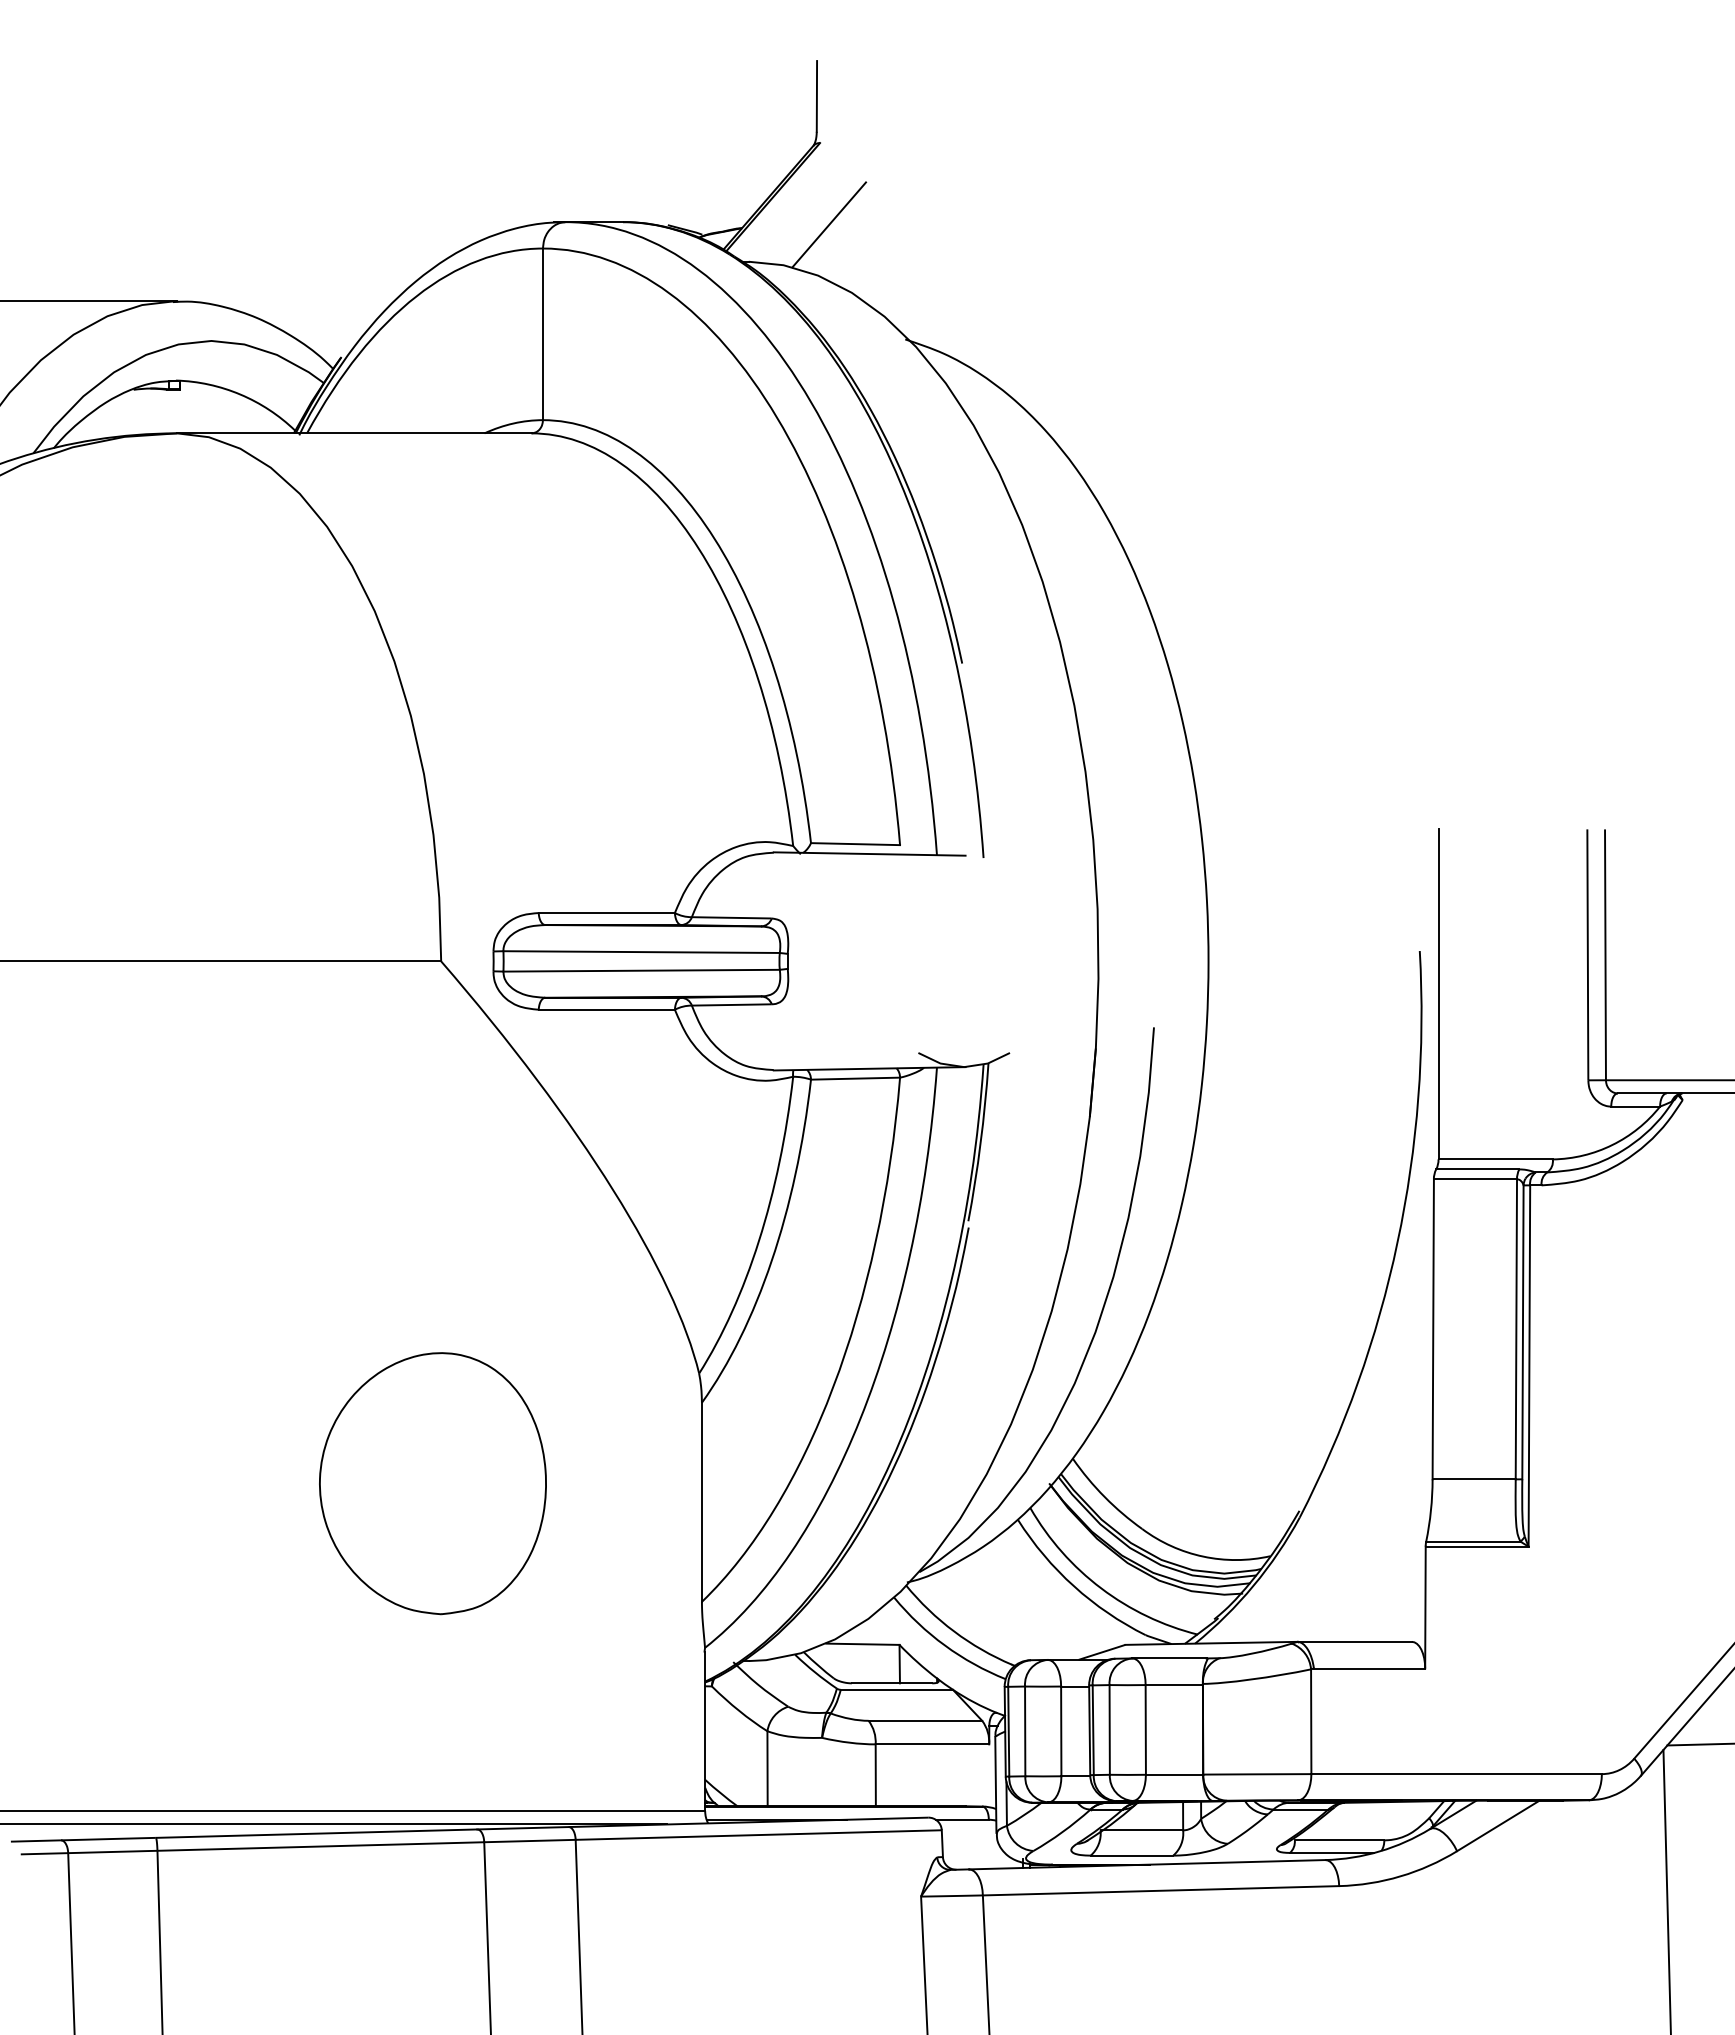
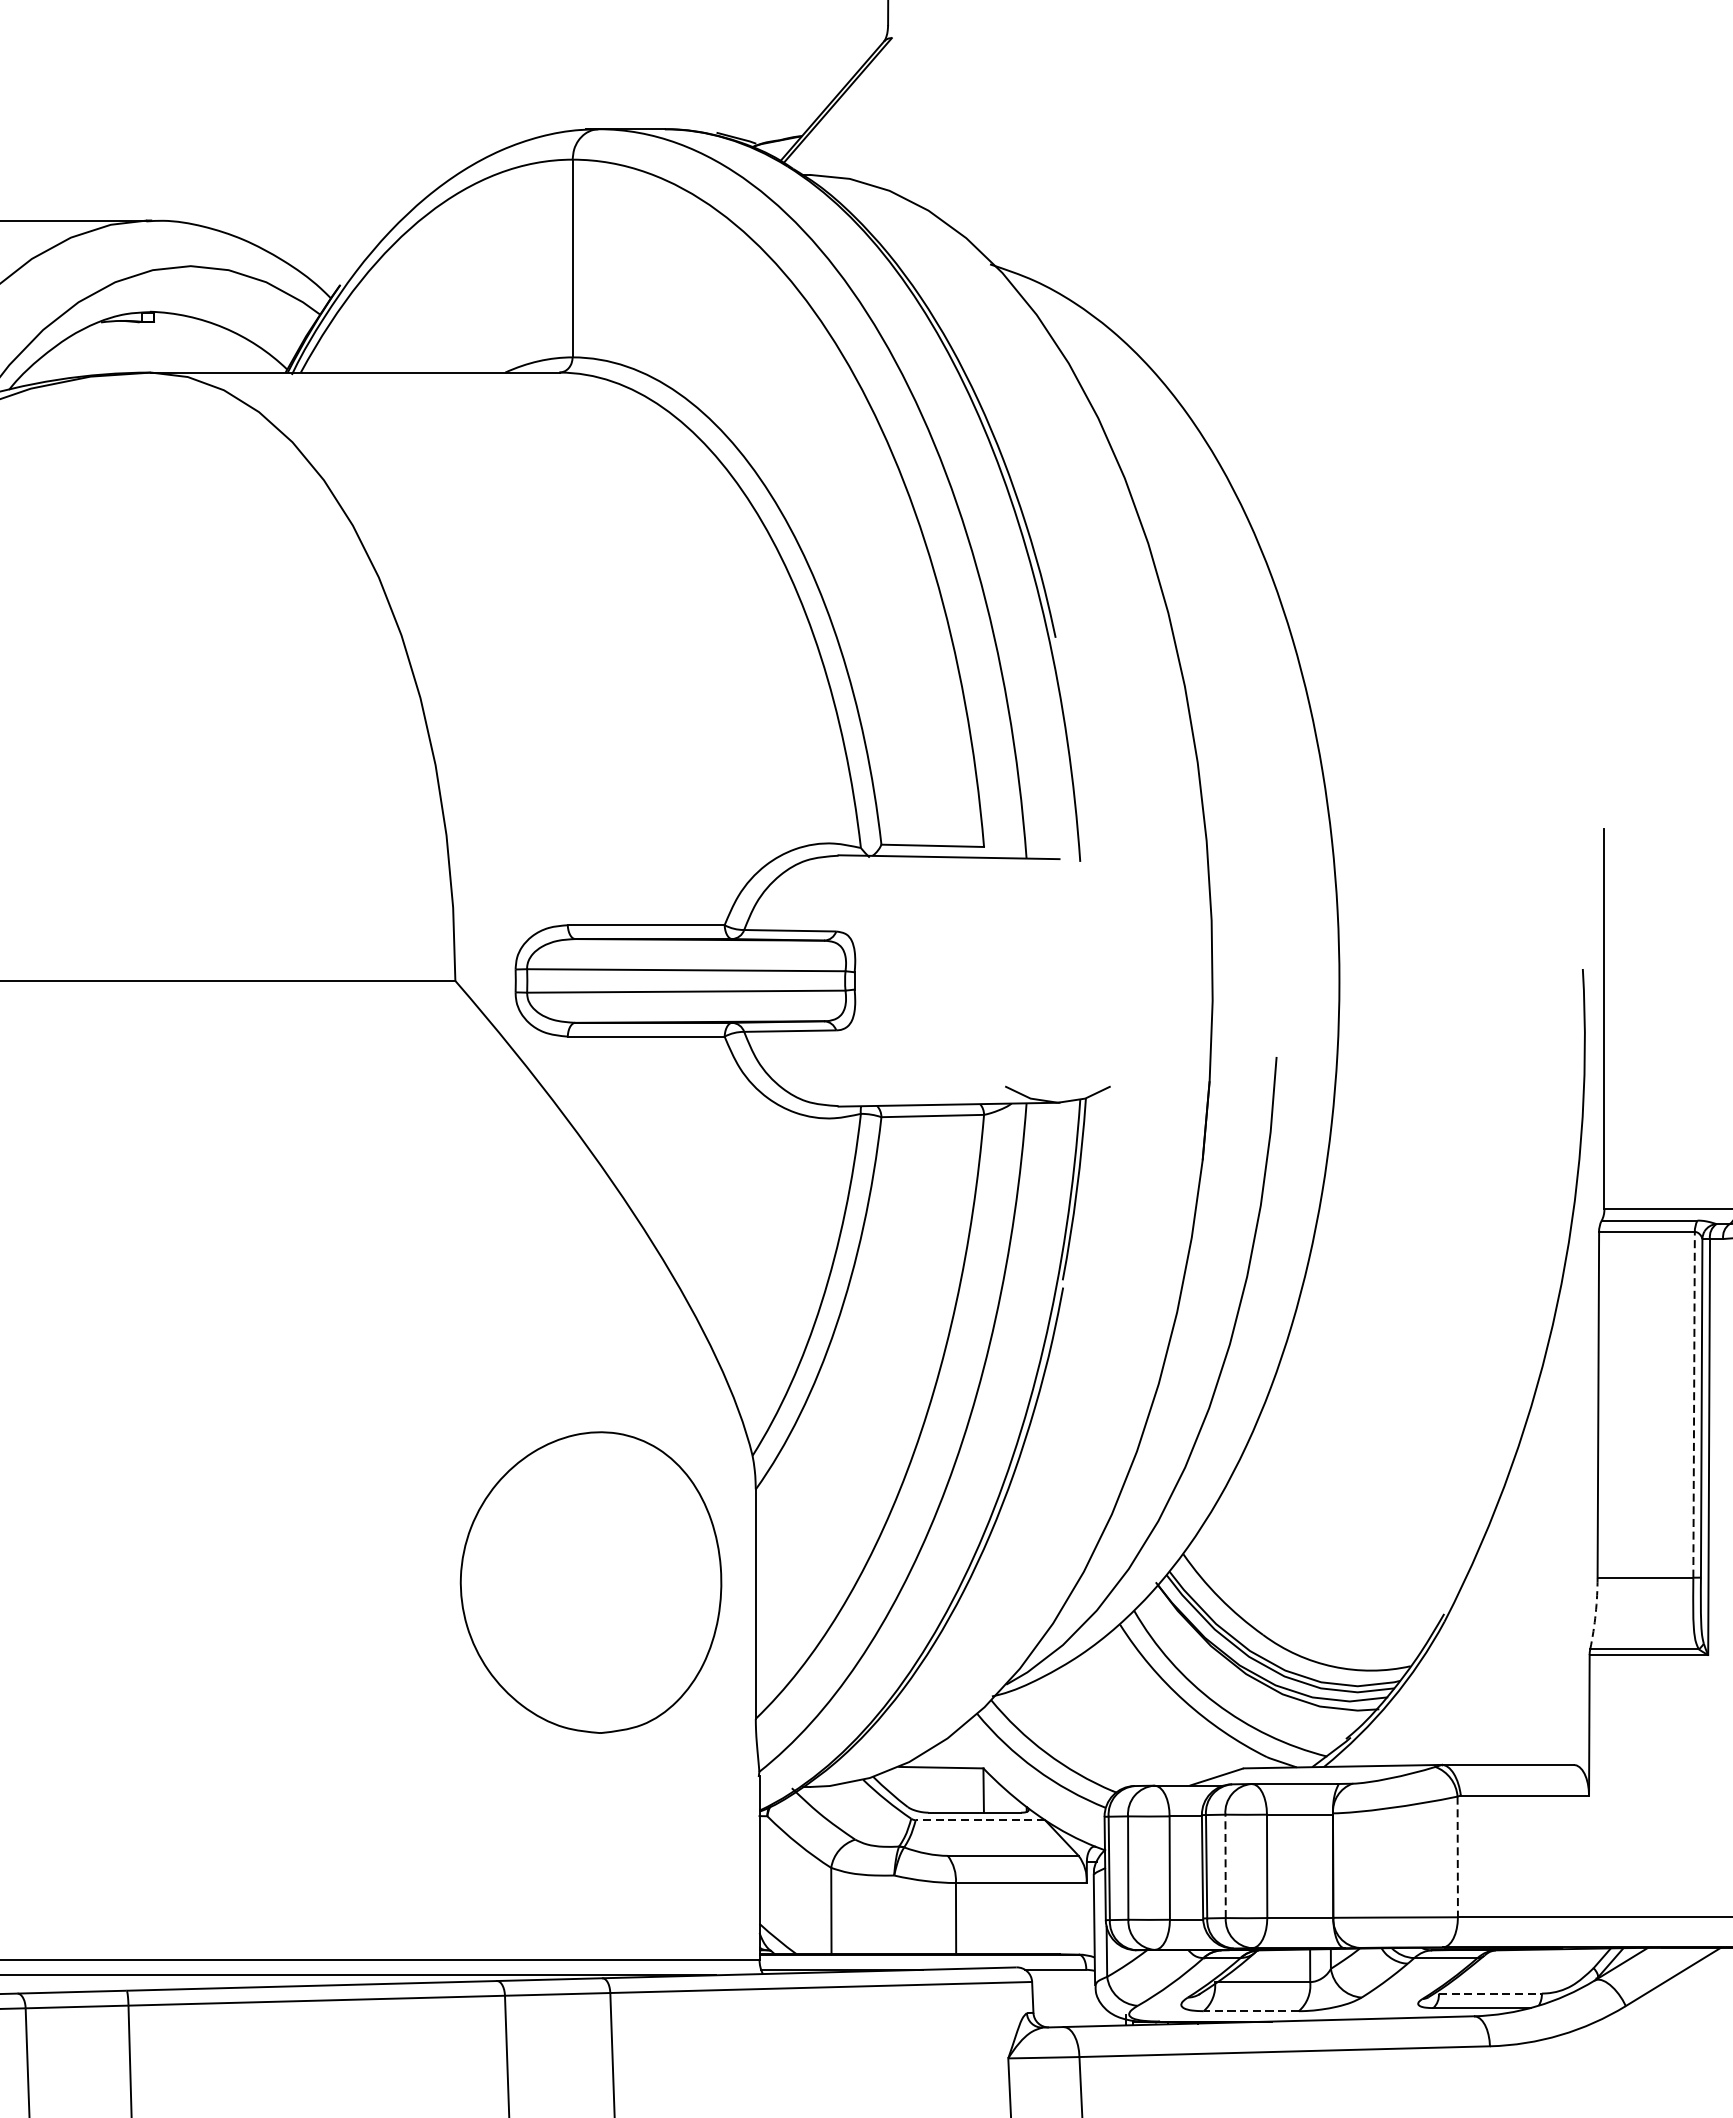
line: (829, 224) -> (902, 131), removed
line: (1516, 1328) -> (1694, 1403), solid -> dashed
part: (432, 1483) -> (590, 1582), moved
arc: (1430, 1510) -> (1595, 1613), solid -> dashed
line: (896, 1689) -> (979, 1819), solid -> dashed
line: (1311, 1722) -> (1458, 1857), solid -> dashed
line: (1109, 1729) -> (1225, 1865), solid -> dashed
line: (1339, 1840) -> (1490, 1993), solid -> dashed
line: (1131, 1855) -> (1250, 2011), solid -> dashed

